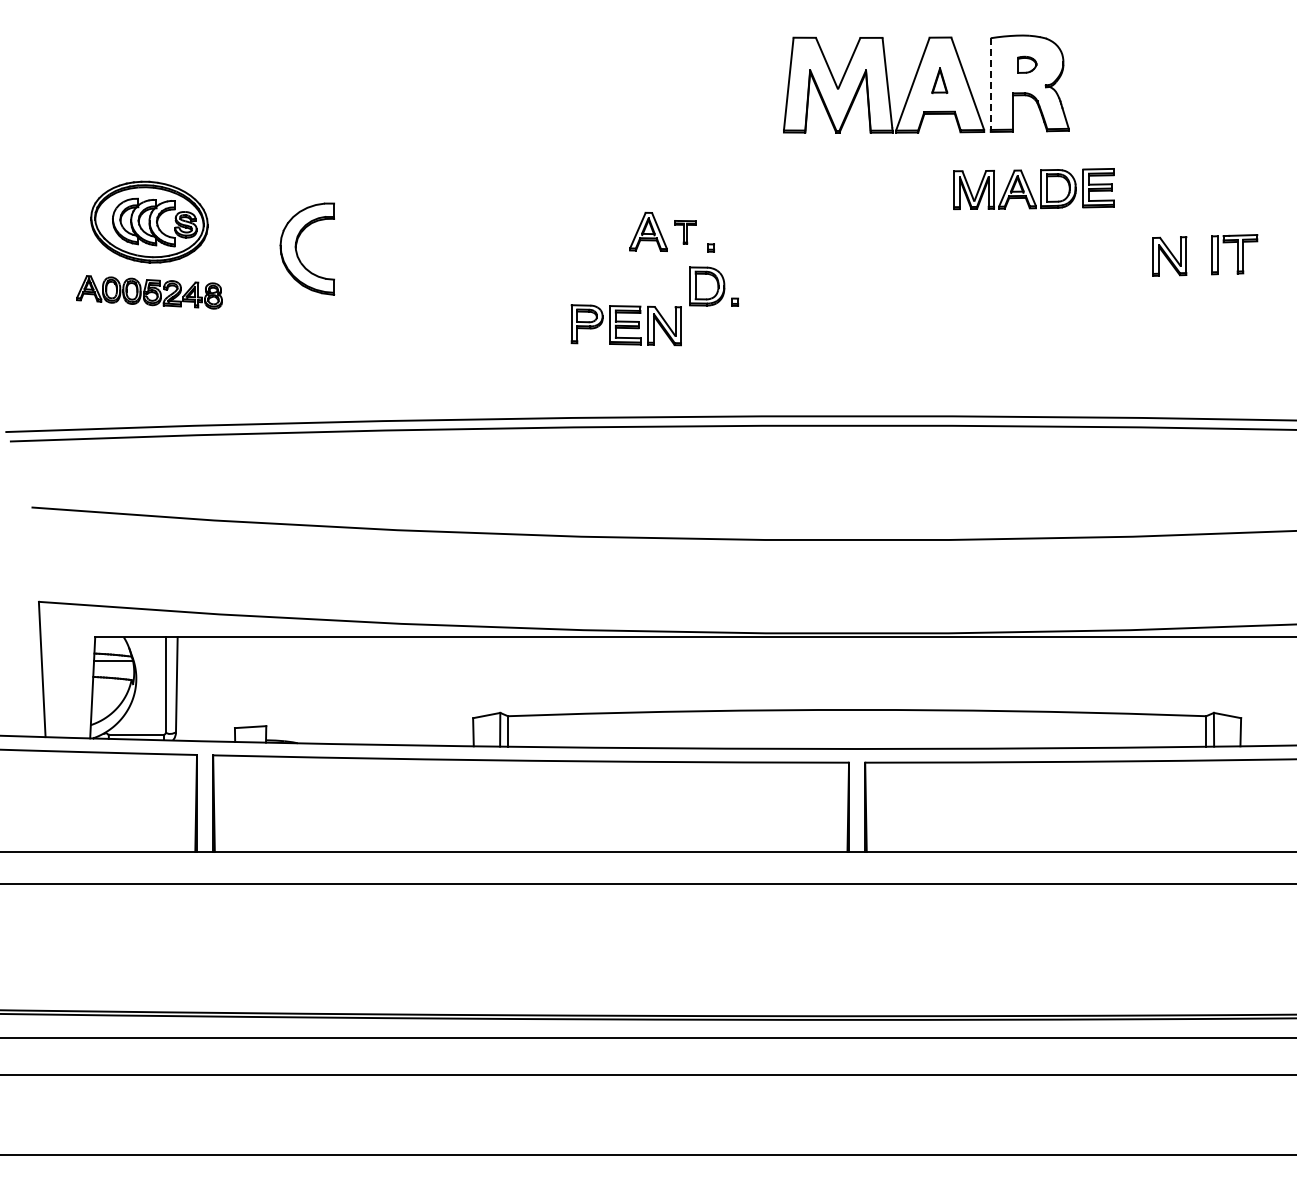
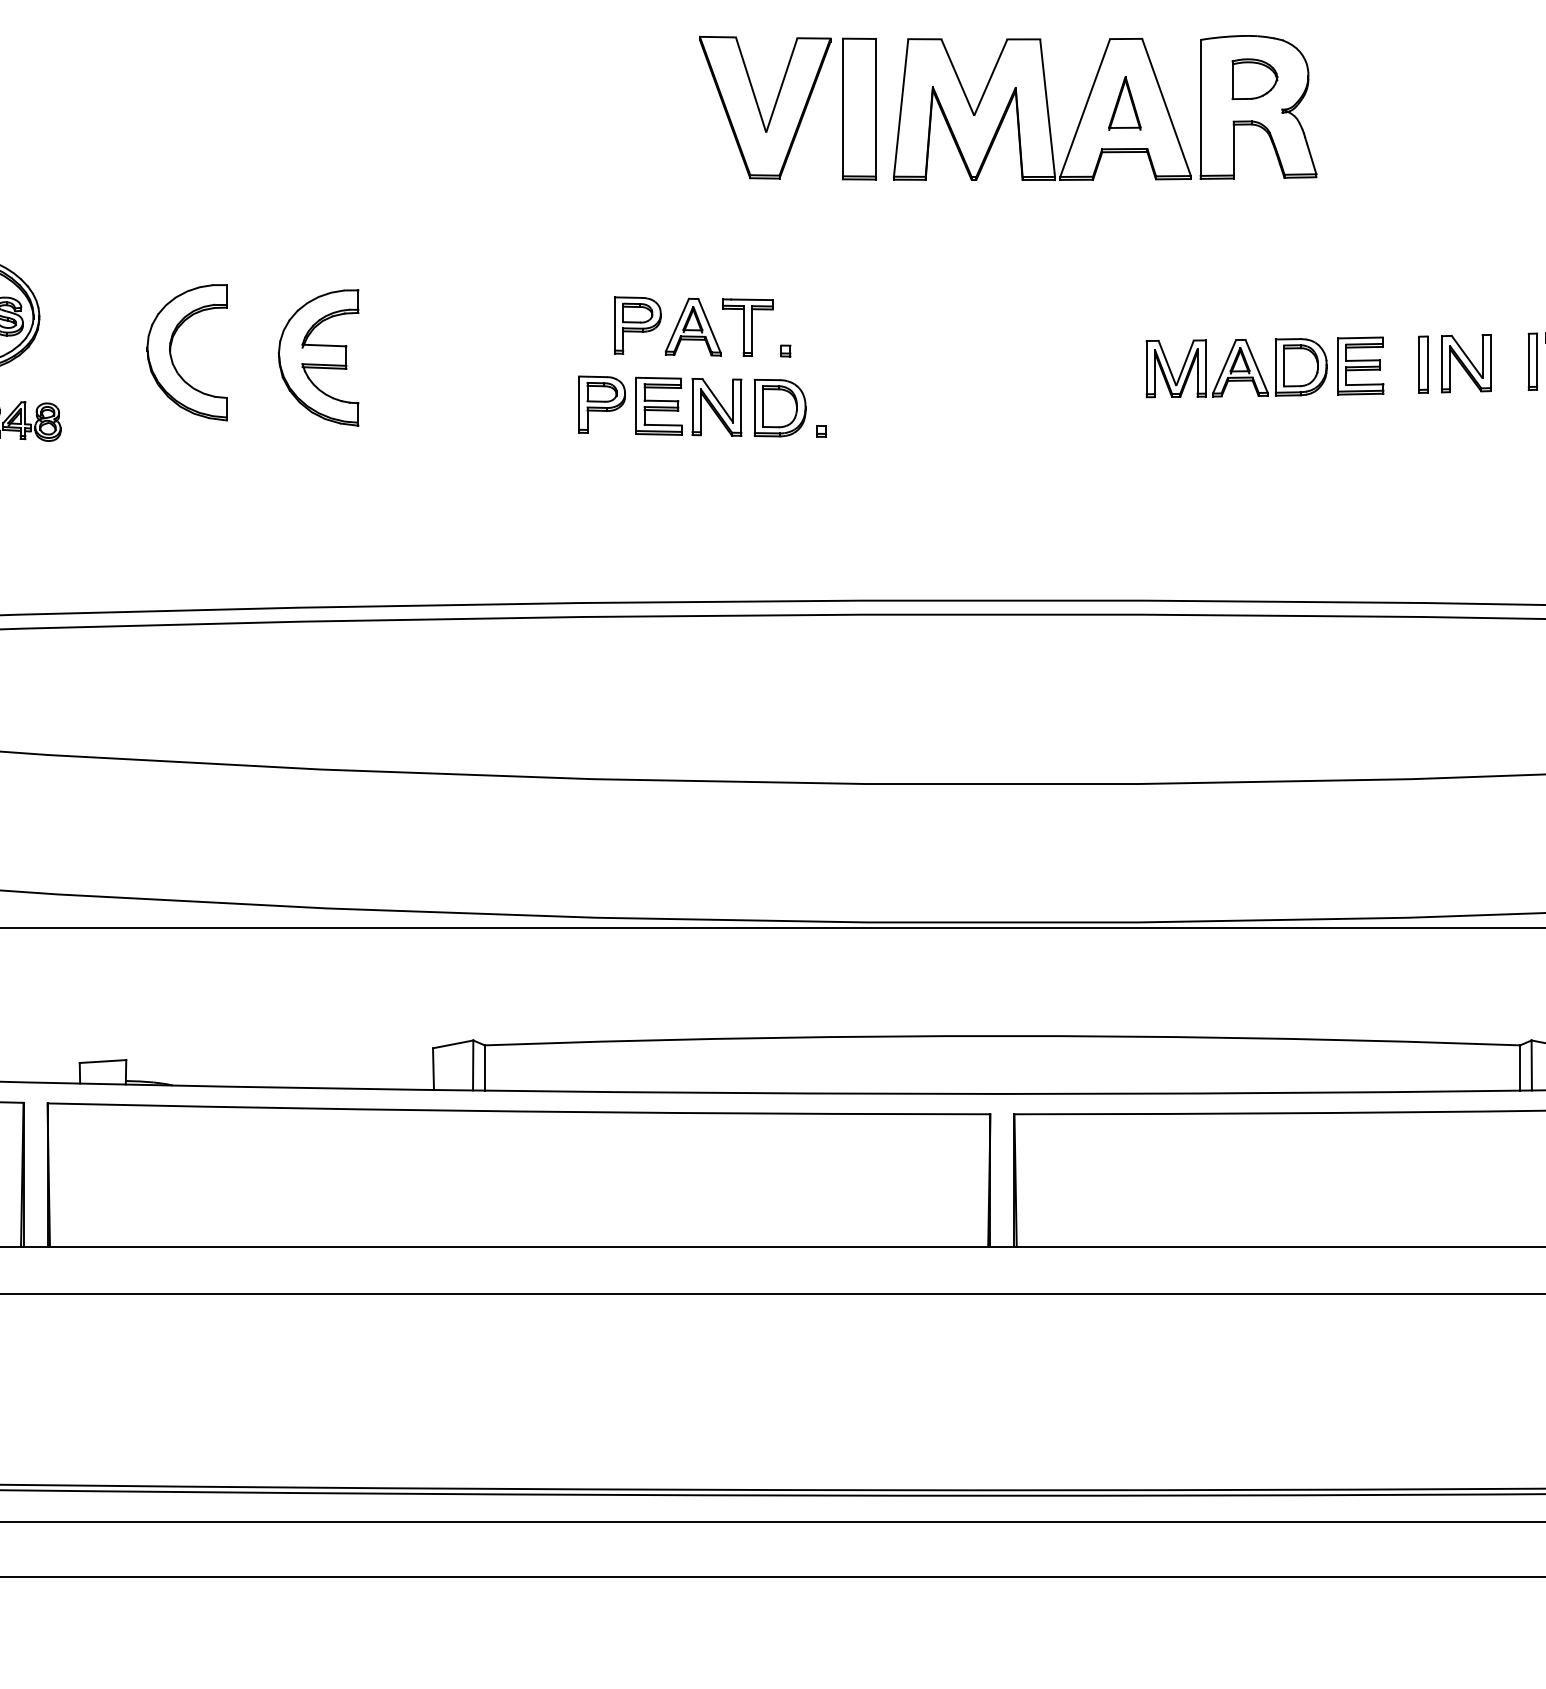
part: (1027, 64) -> (1255, 78), size x1.67
part: (939, 80) -> (1124, 102), size x1.43
part: (712, 84) -> (788, 108), added
line: (990, 85) -> (1200, 109), dashed -> solid
part: (1033, 189) -> (1264, 368), moved
part: (610, 230) -> (636, 325), added
part: (685, 232) -> (747, 328), size x1.67
part: (395, 252) -> (317, 357), added
part: (1140, 257) -> (1422, 365), added
part: (625, 325) -> (658, 406), moved

